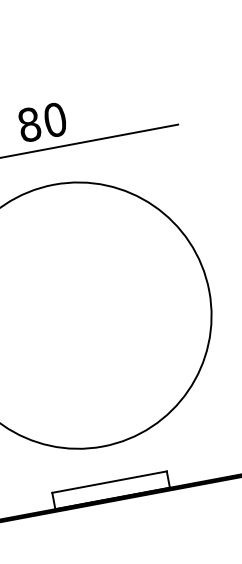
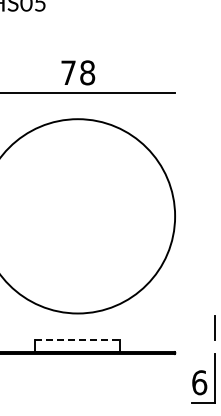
text: (42, 121) -> (78, 72), 80 -> 78
line: (108, 481) -> (77, 339), solid -> dashed

